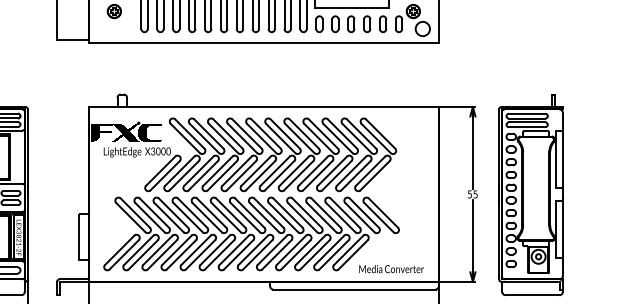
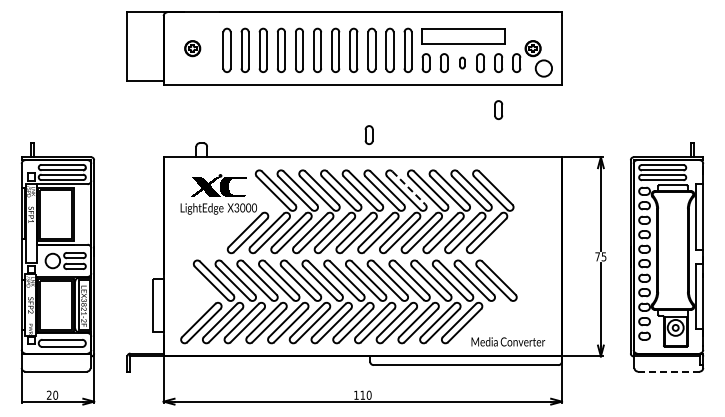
part: (351, 23) -> (462, 62), size x0.6
part: (382, 64) -> (498, 109), added
part: (268, 86) -> (368, 134), added
hatch: (101, 132) -> (178, 186), removed
line: (303, 134) -> (408, 188), solid -> dashed
text: (469, 194) -> (597, 256), 55 -> 75
line: (532, 295) -> (668, 371), solid -> dashed

